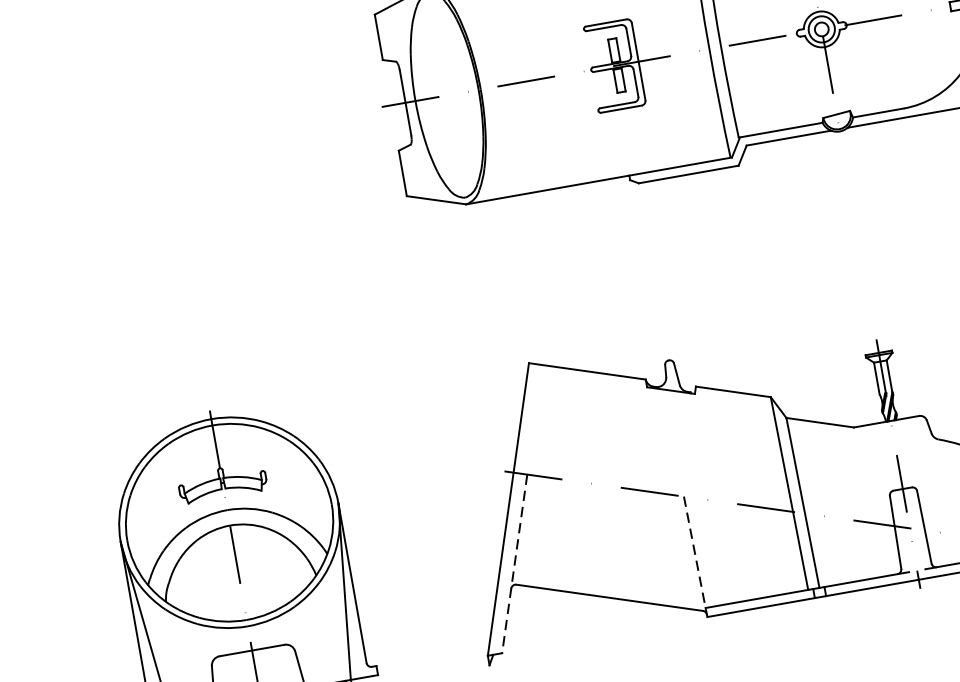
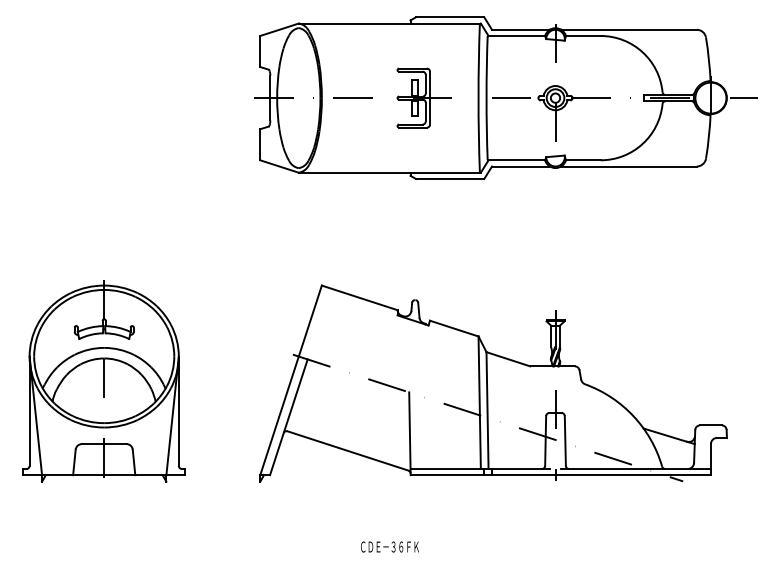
line: (695, 557) -> (409, 434), dashed -> solid
line: (514, 564) -> (288, 417), dashed -> solid

